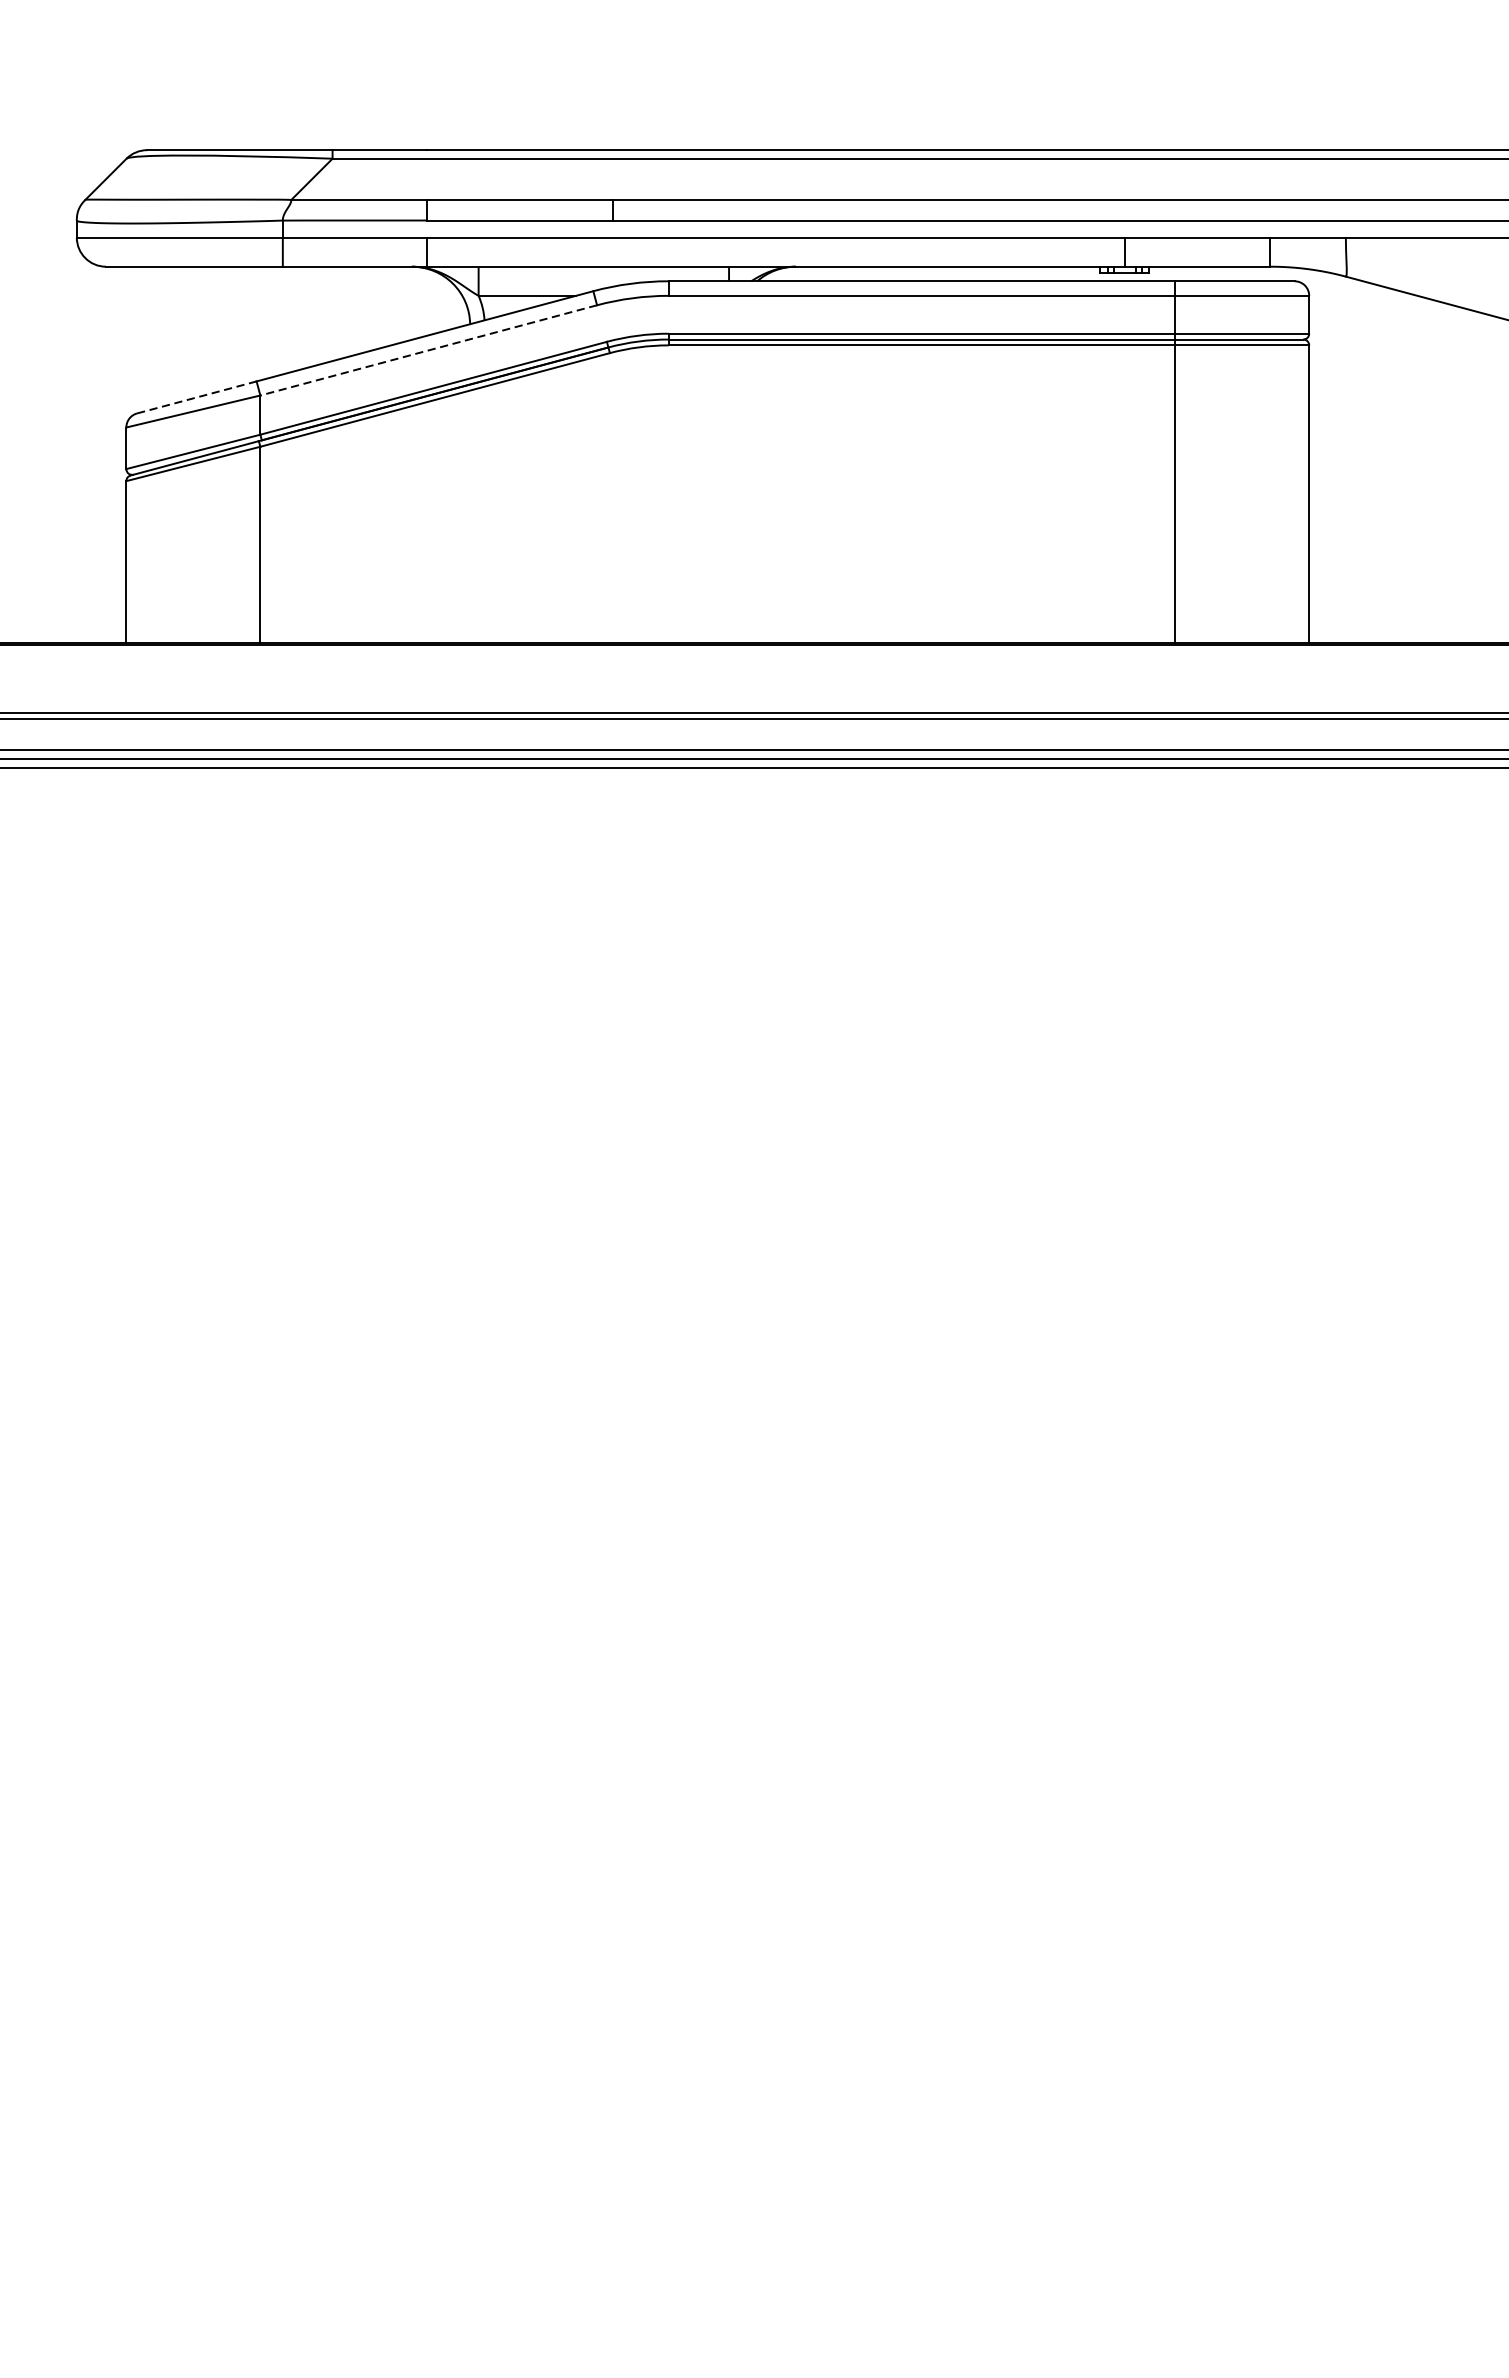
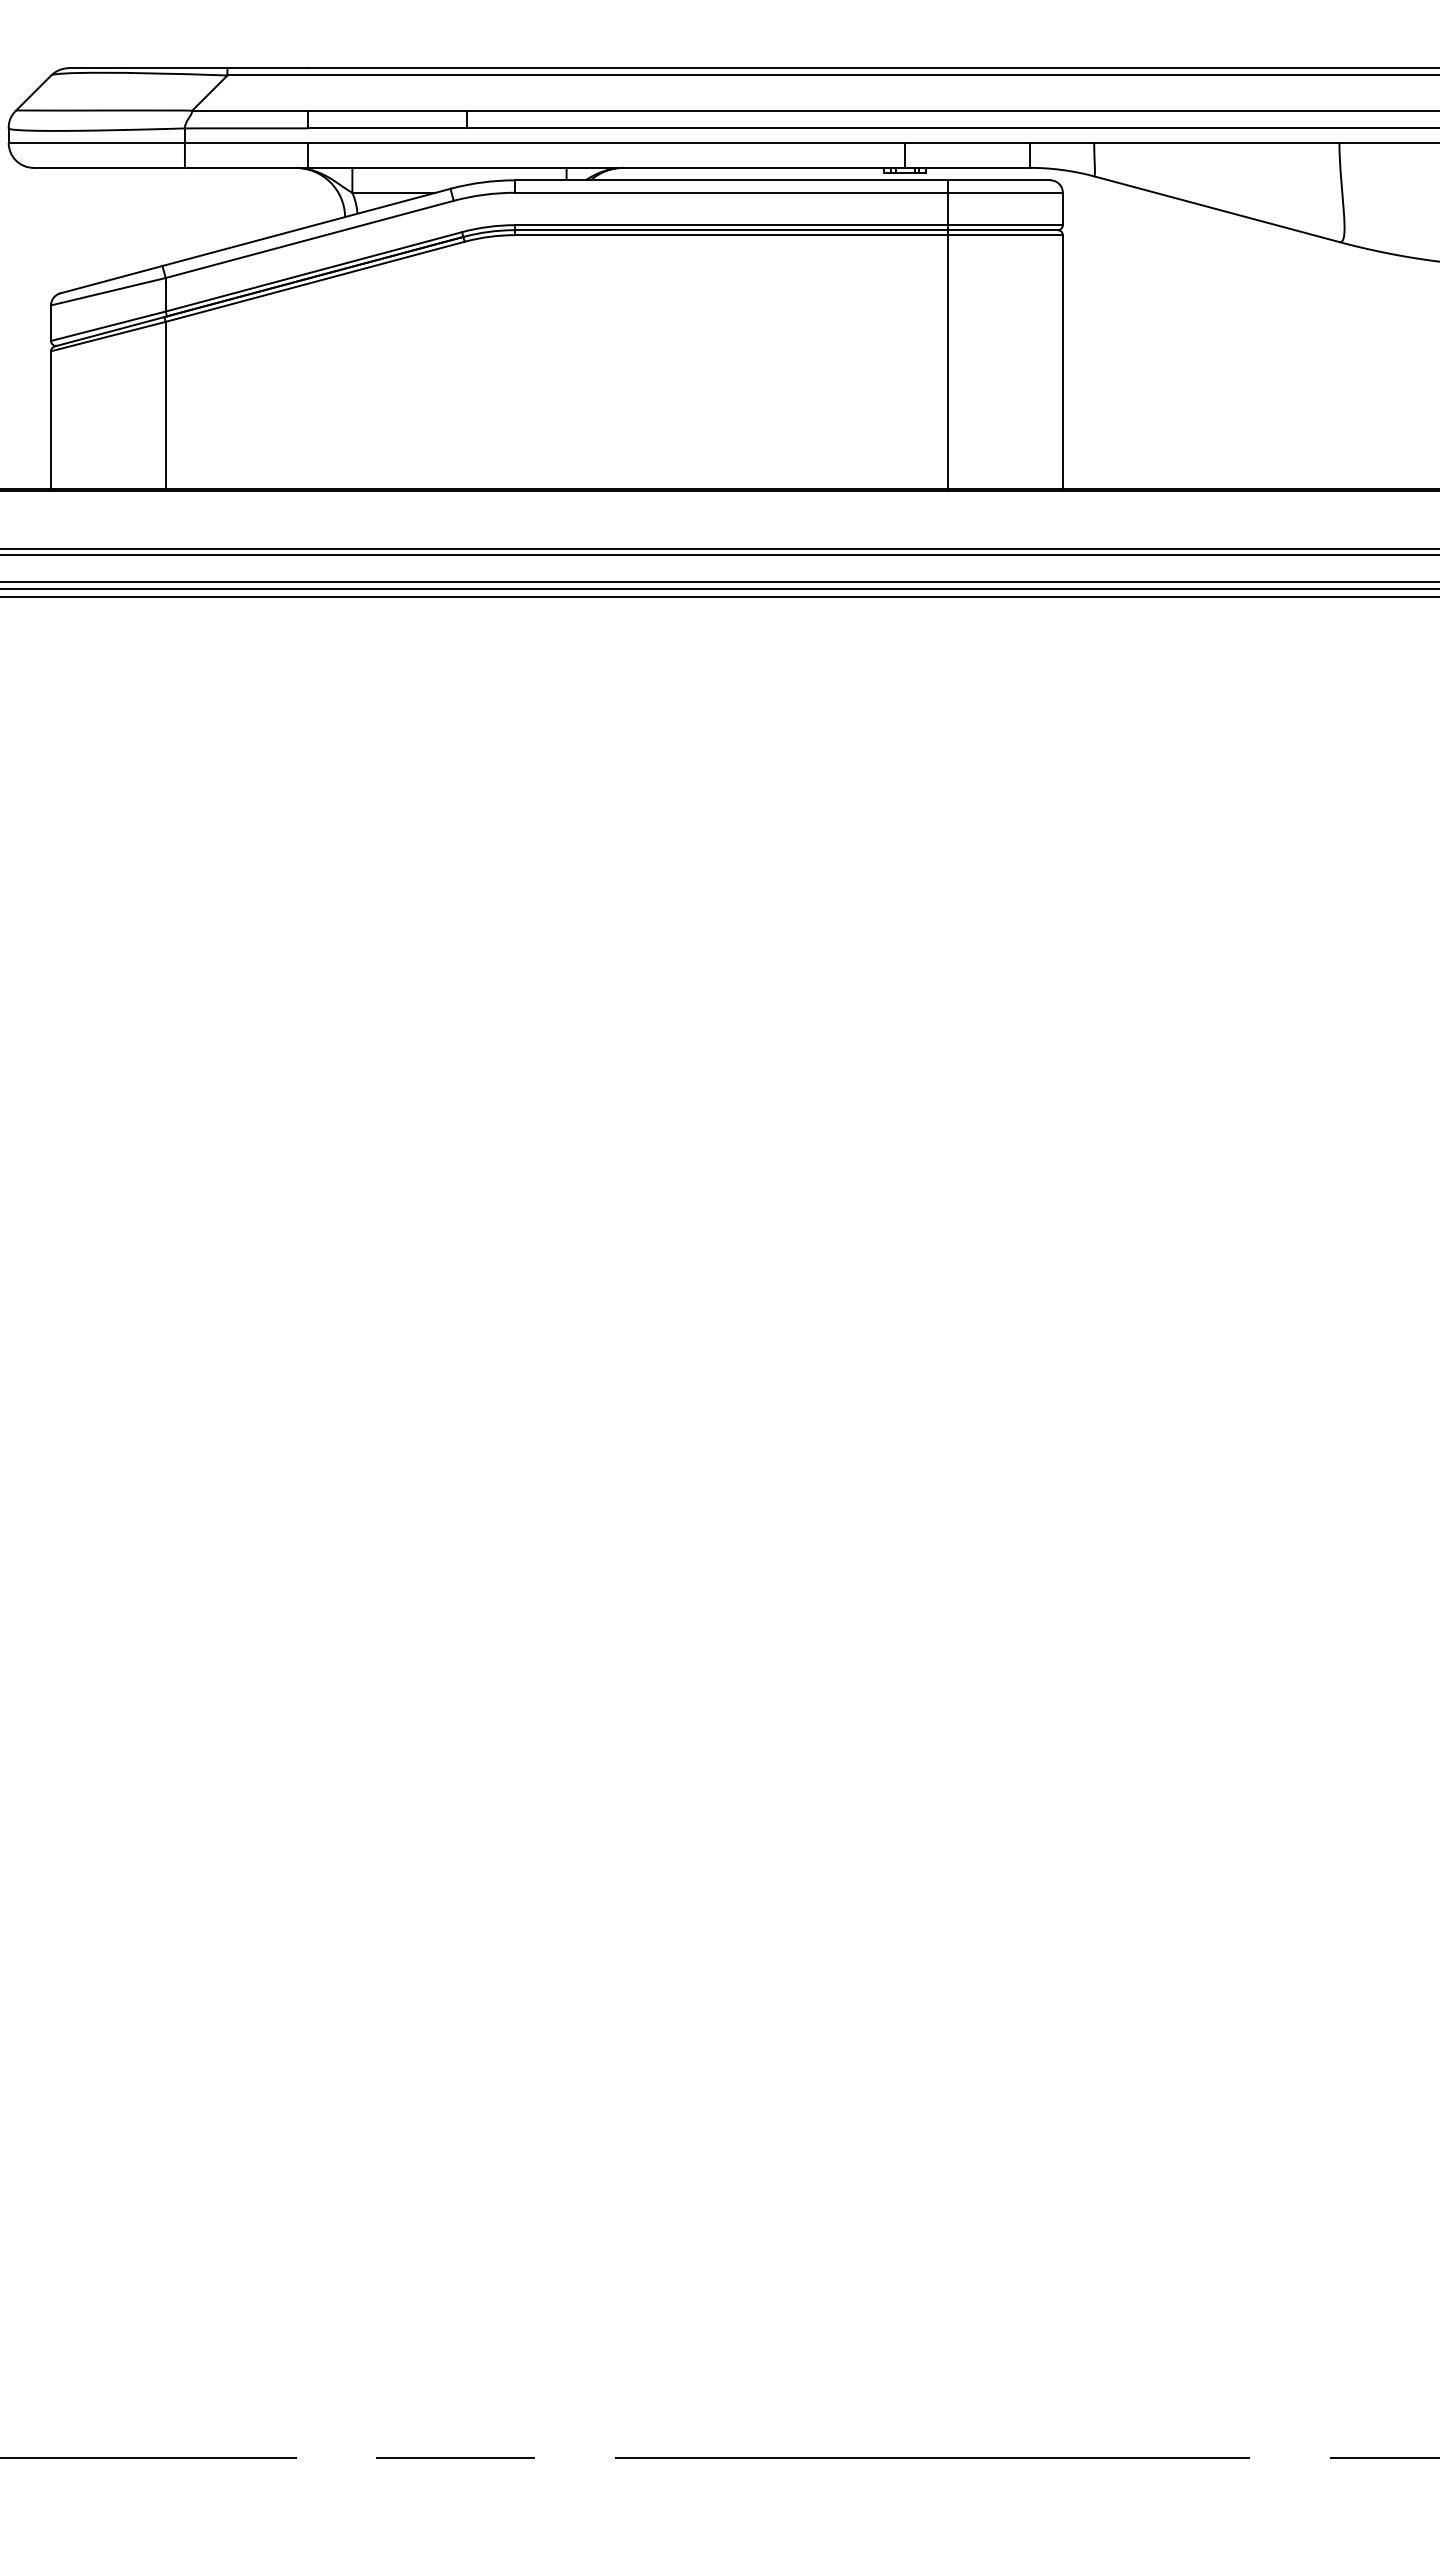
line: (428, 350) -> (309, 239), dashed -> solid
line: (197, 397) -> (111, 279), dashed -> solid

